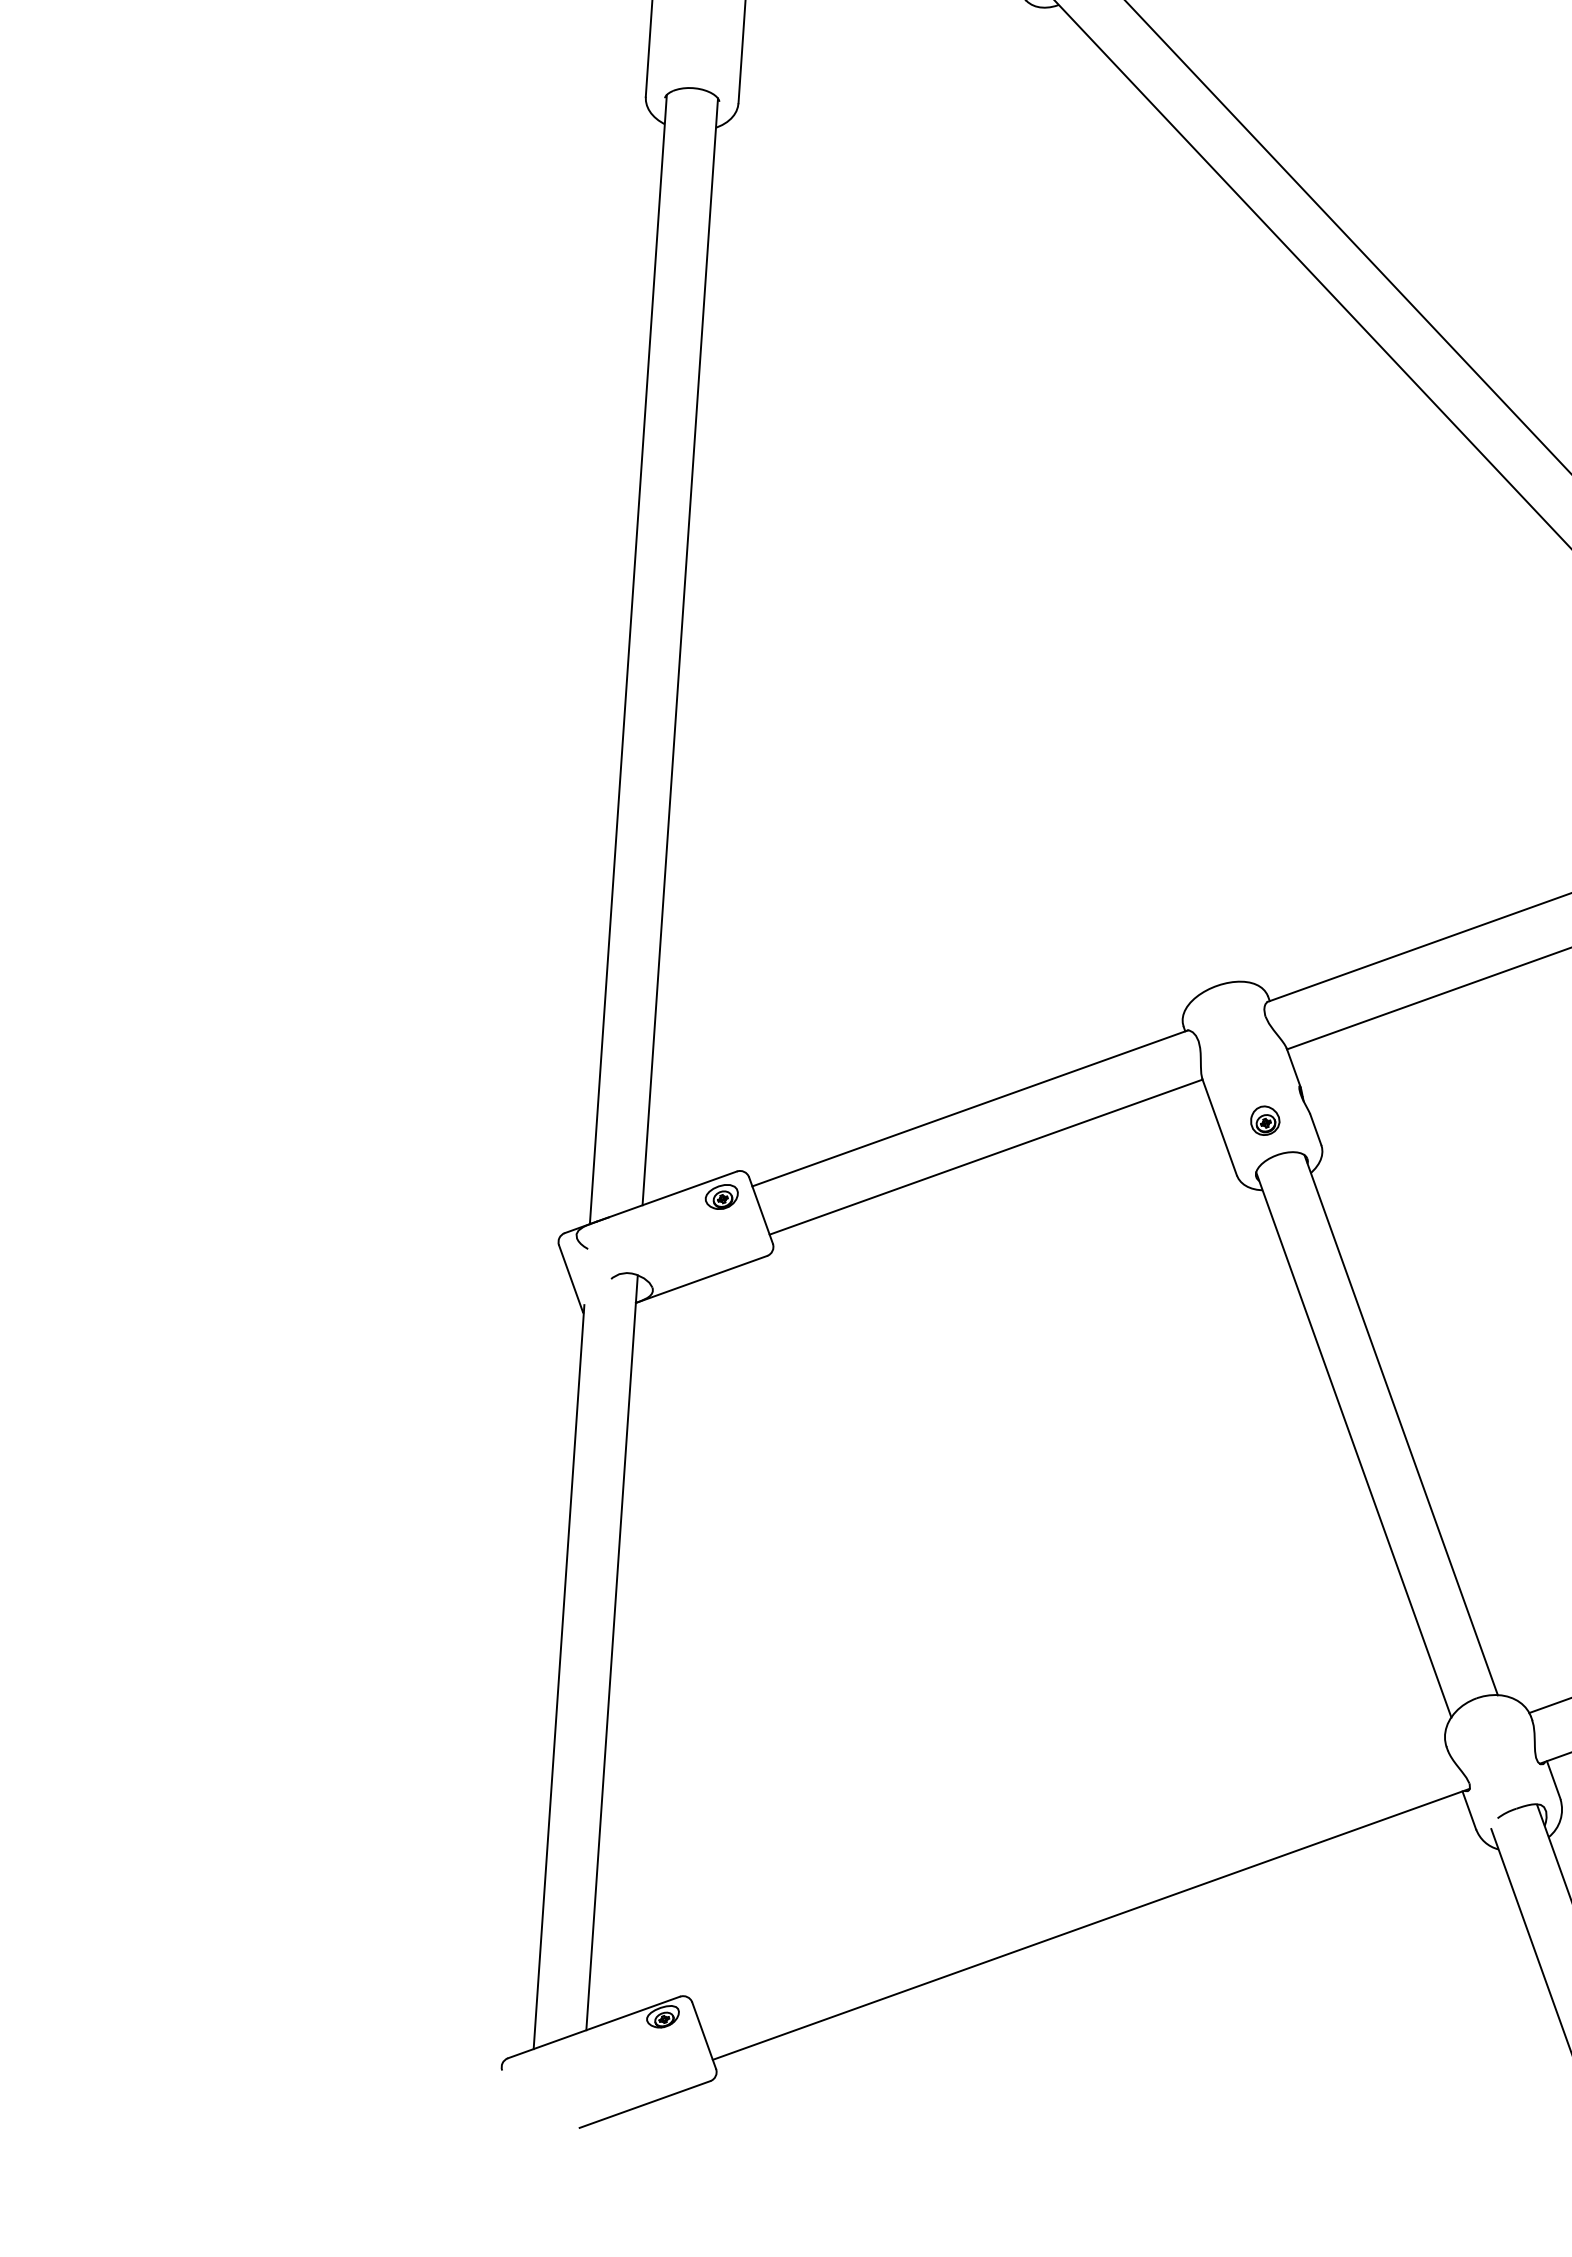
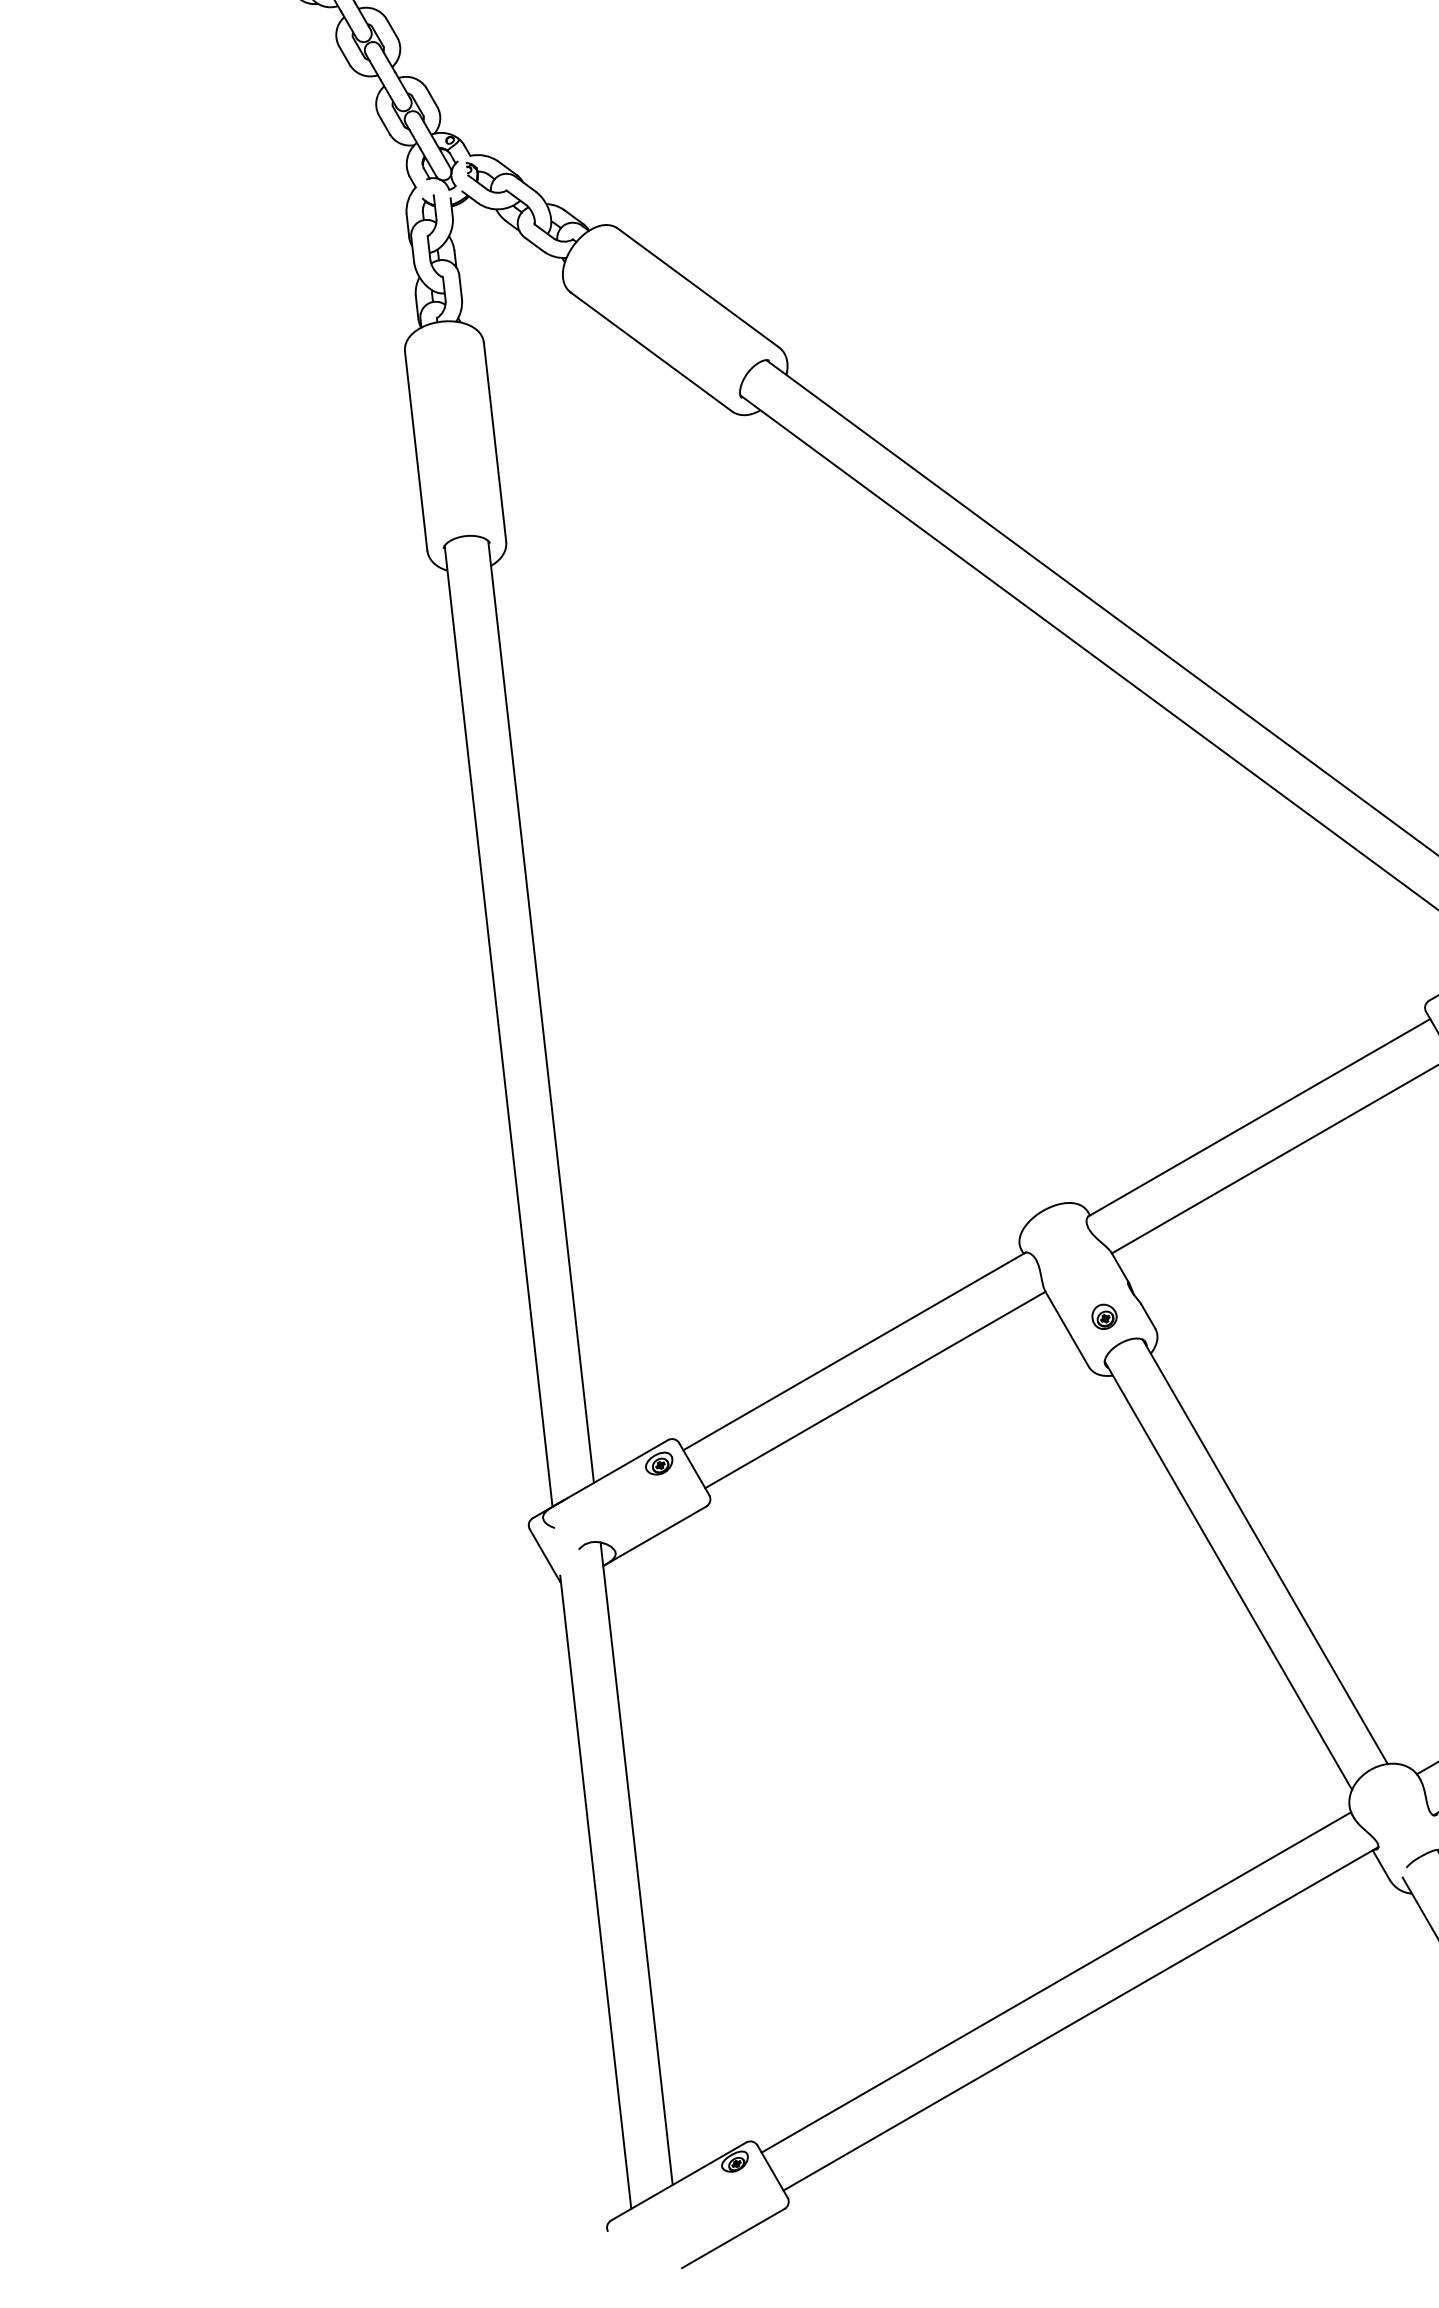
line: (1070, 1877) -> (1056, 1982), added

